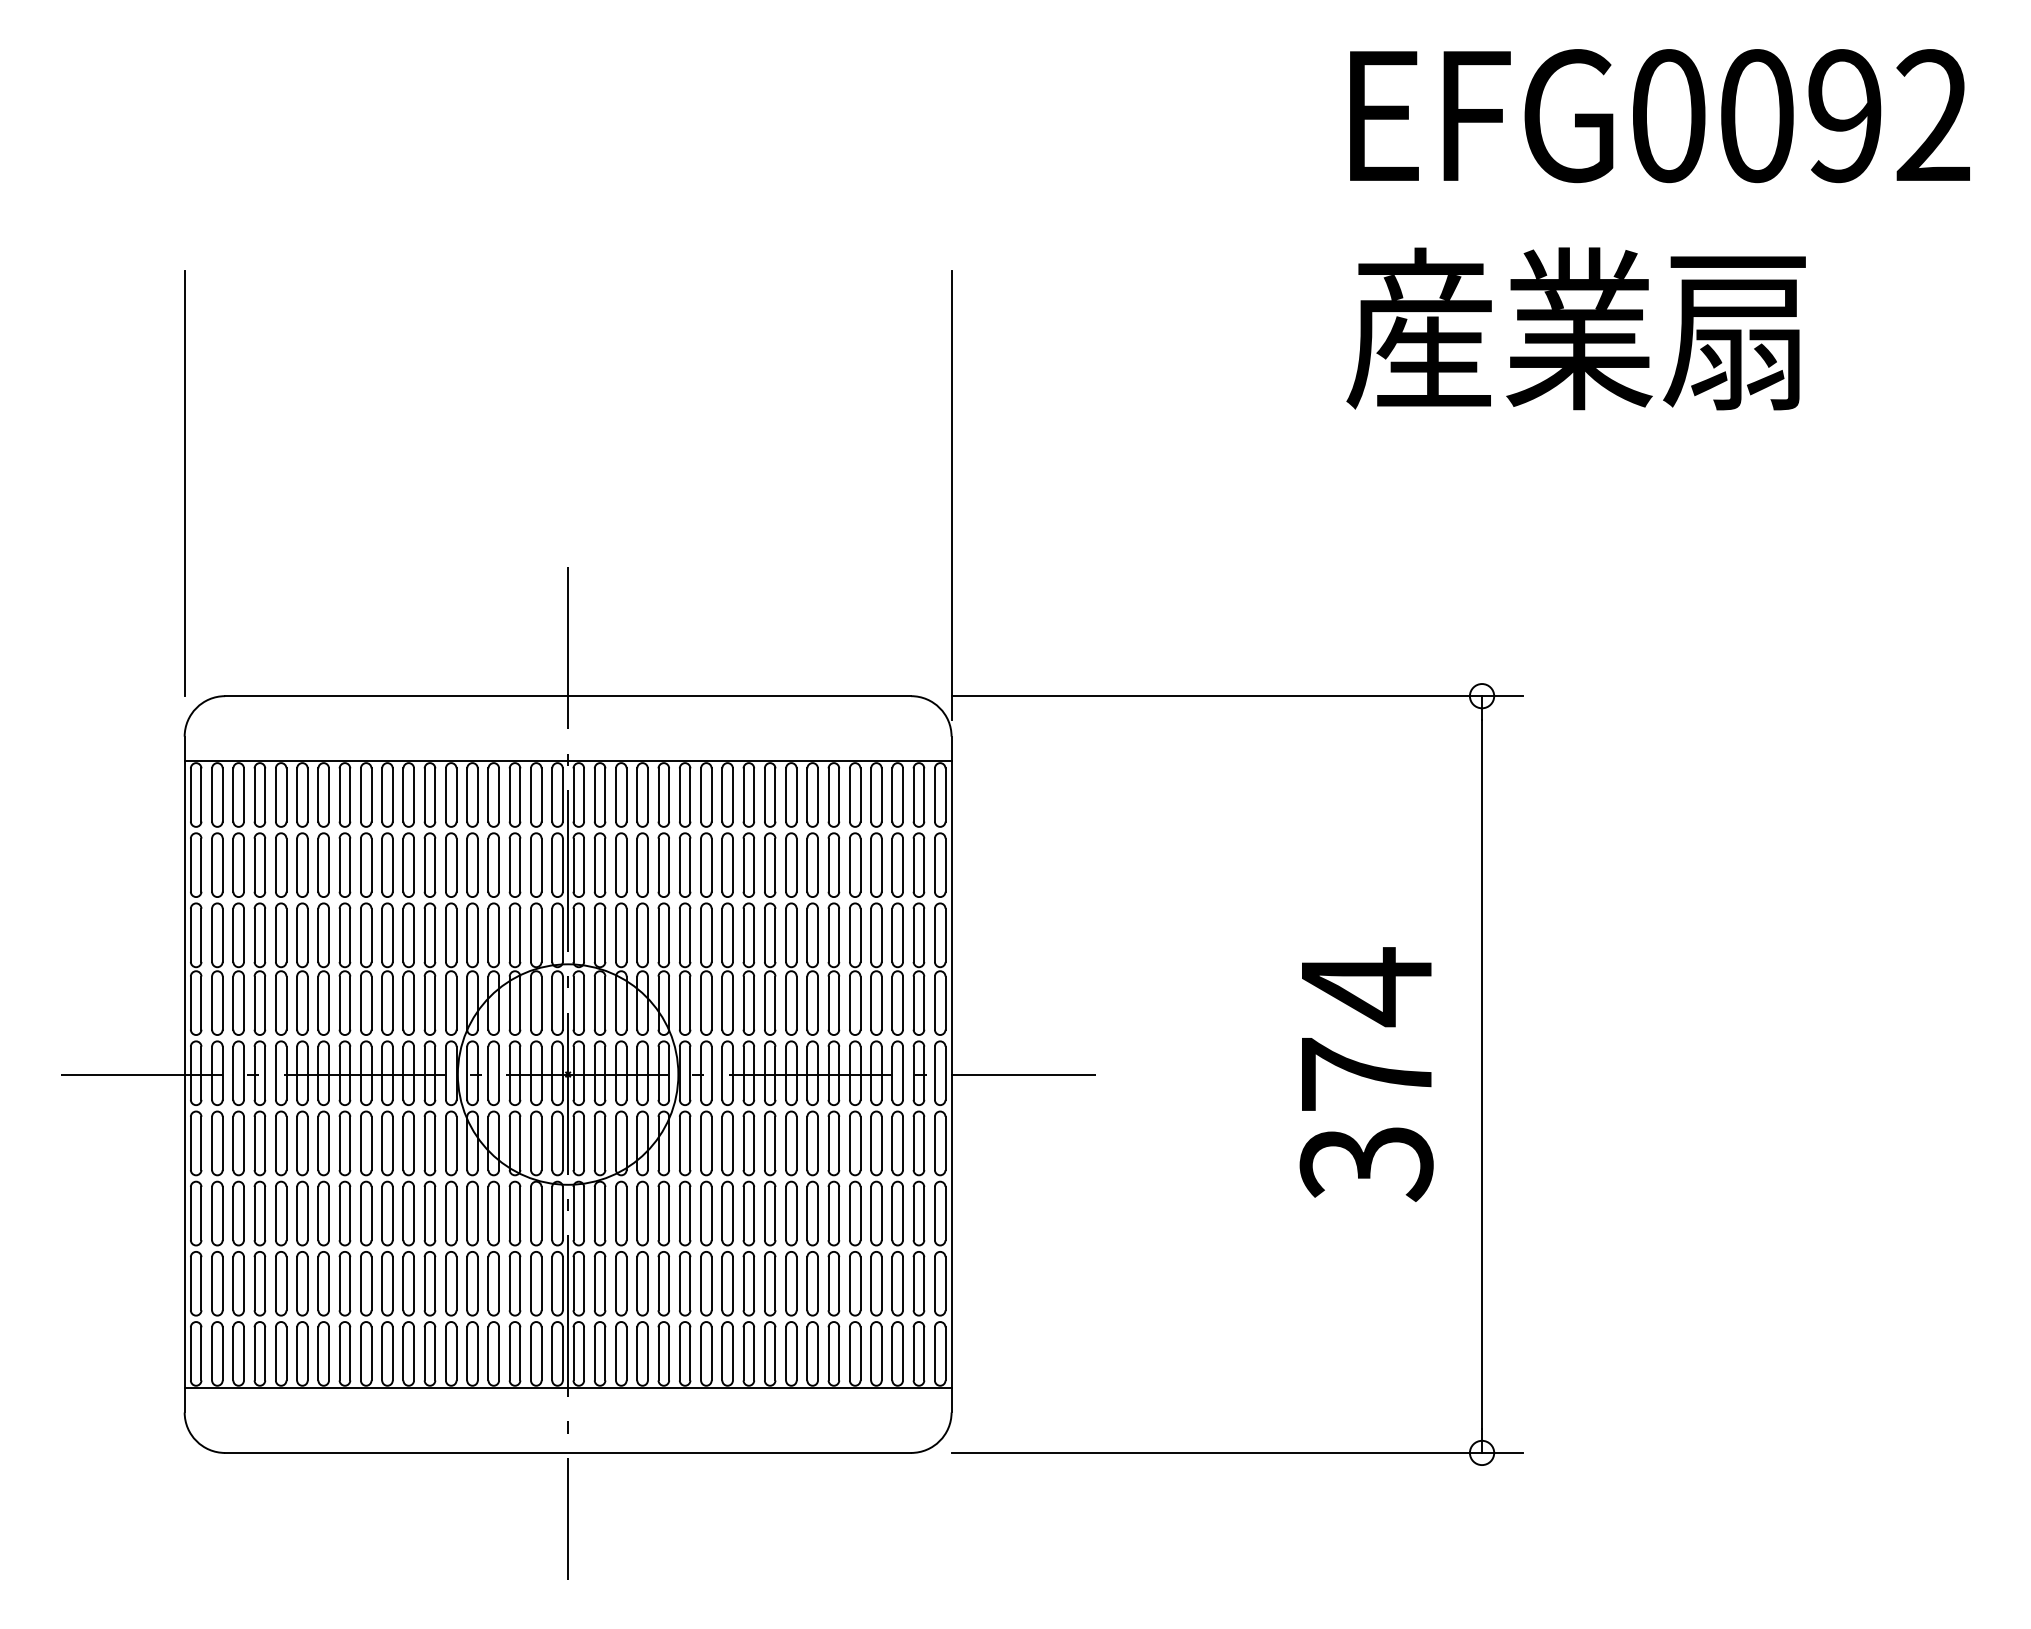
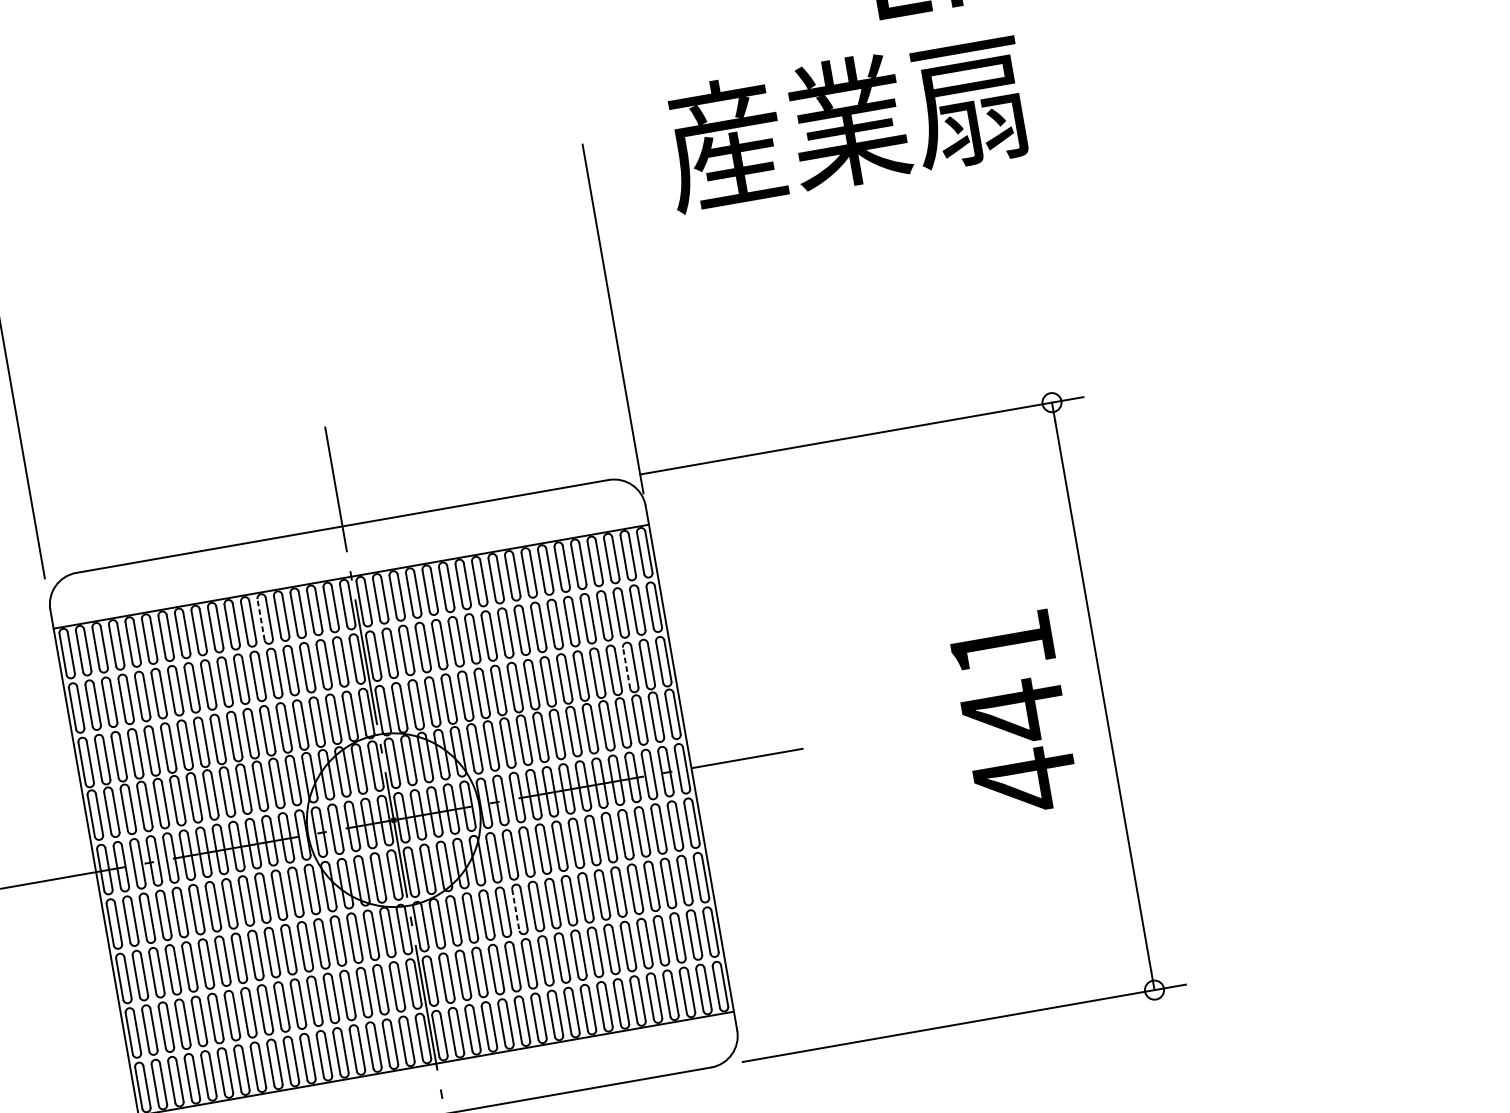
text: (1575, 328) -> (845, 122), moved
line: (445, 795) -> (260, 620), solid -> dashed
line: (892, 935) -> (626, 668), solid -> dashed
text: (1366, 1075) -> (1013, 712), 374 -> 441
line: (701, 1213) -> (516, 909), solid -> dashed

